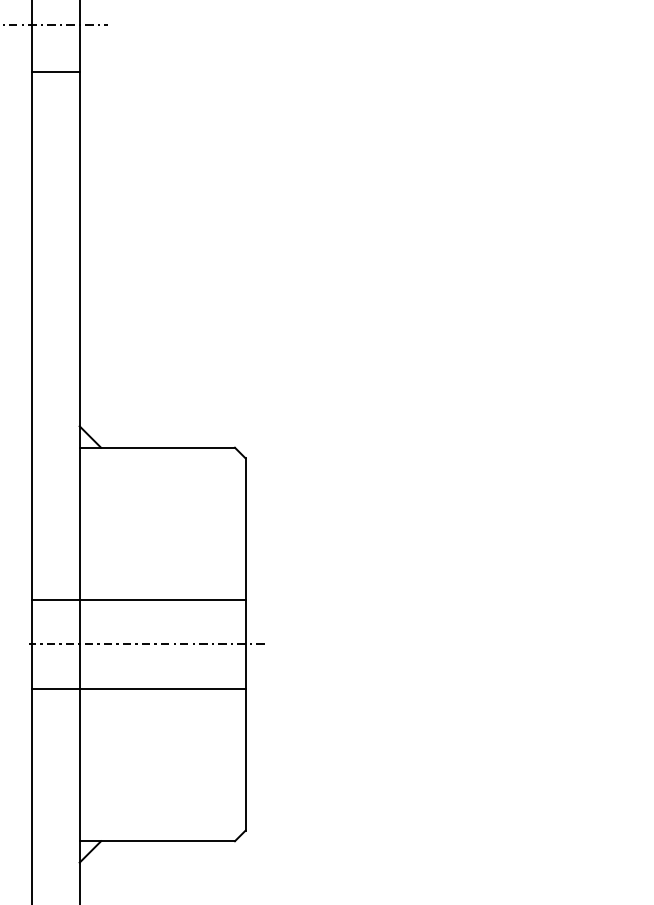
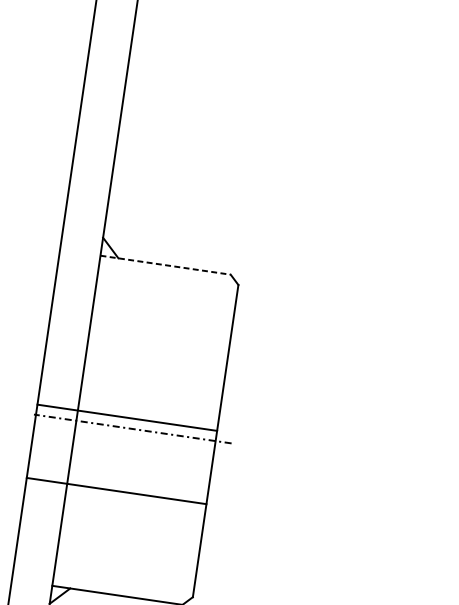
line: (157, 447) -> (165, 265), solid -> dashed
line: (138, 600) -> (127, 417), moved
line: (138, 688) -> (116, 490), moved

